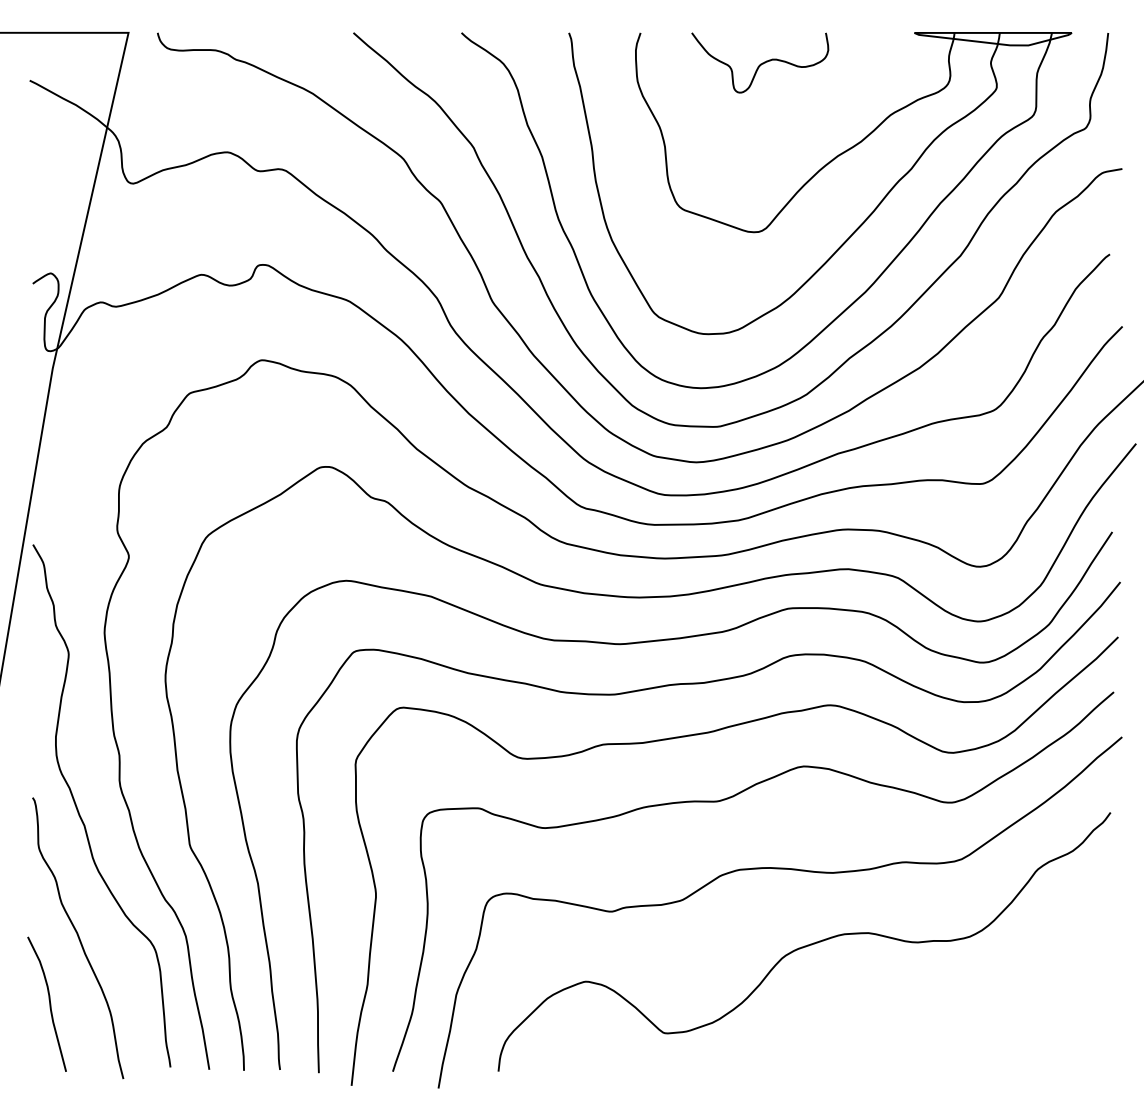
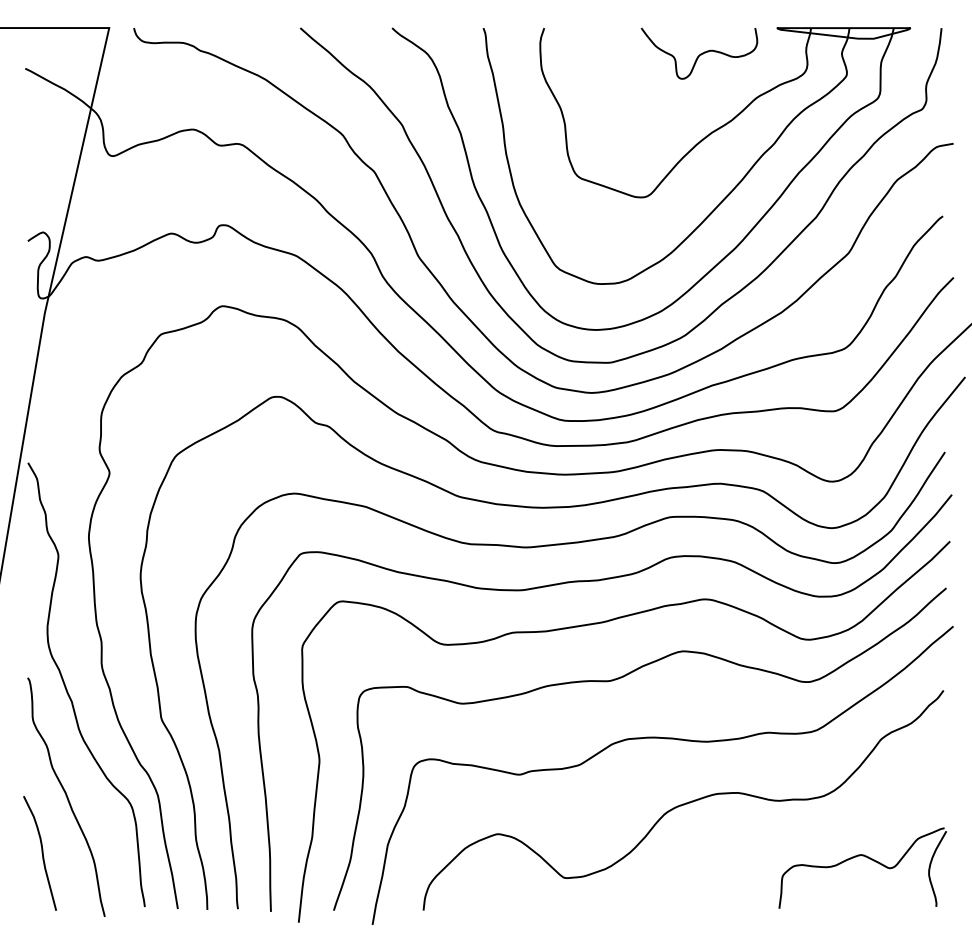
curve: (760, 63) -> (699, 54), moved
part: (1020, 1009) -> (867, 857), added

